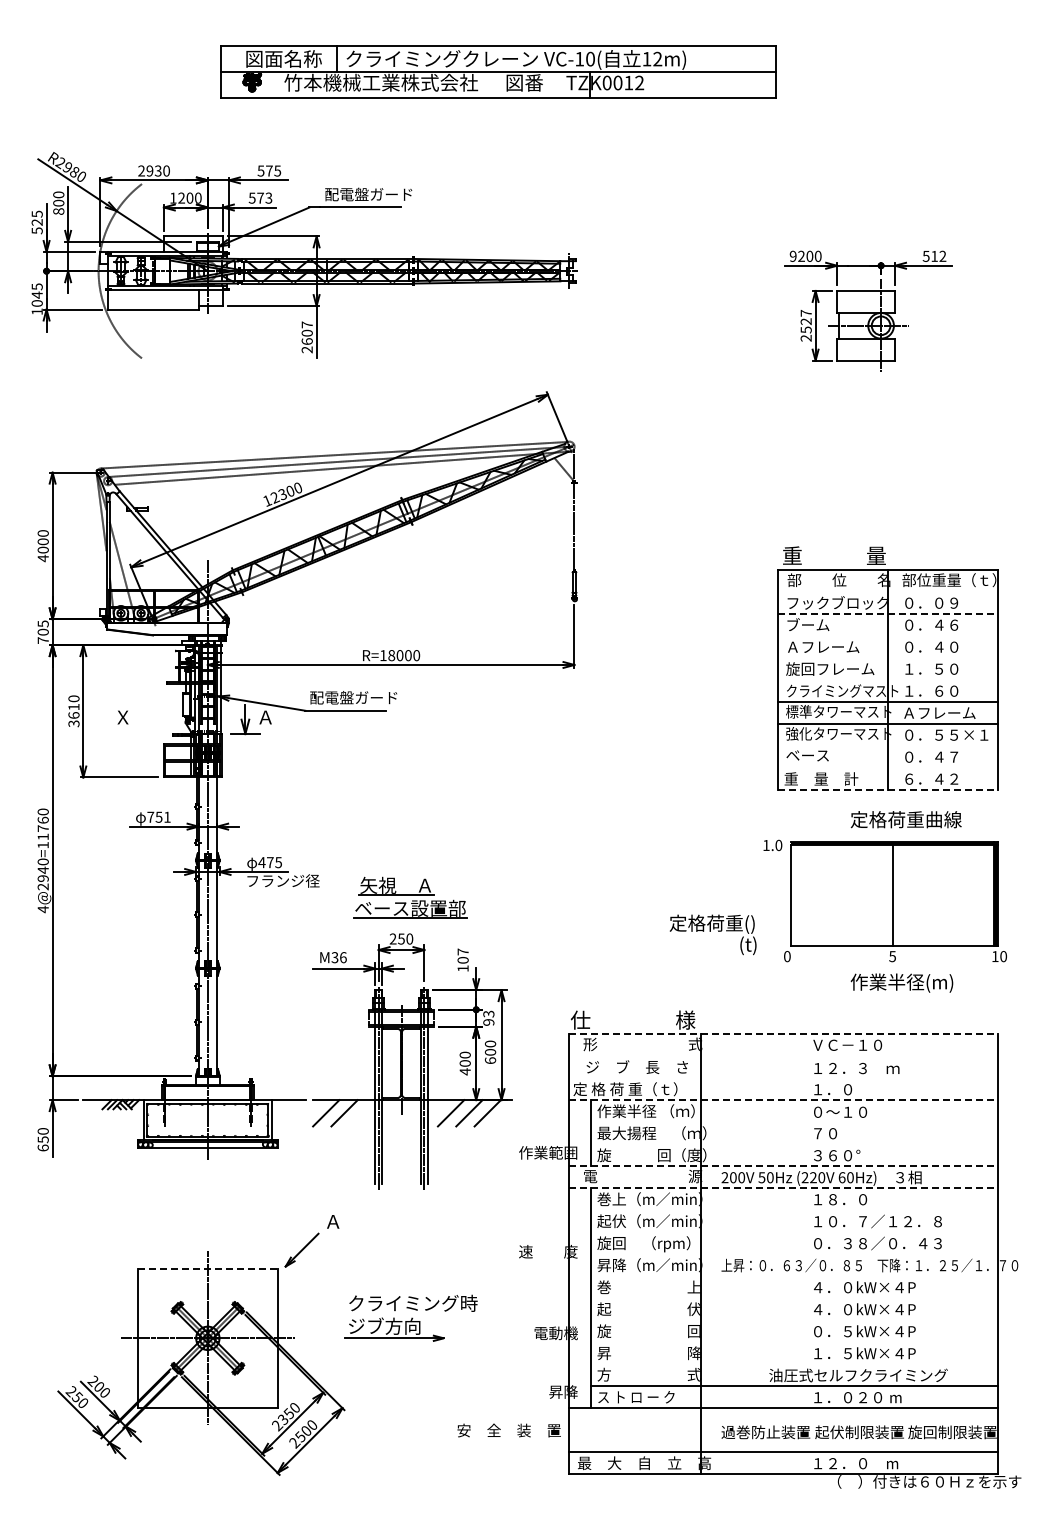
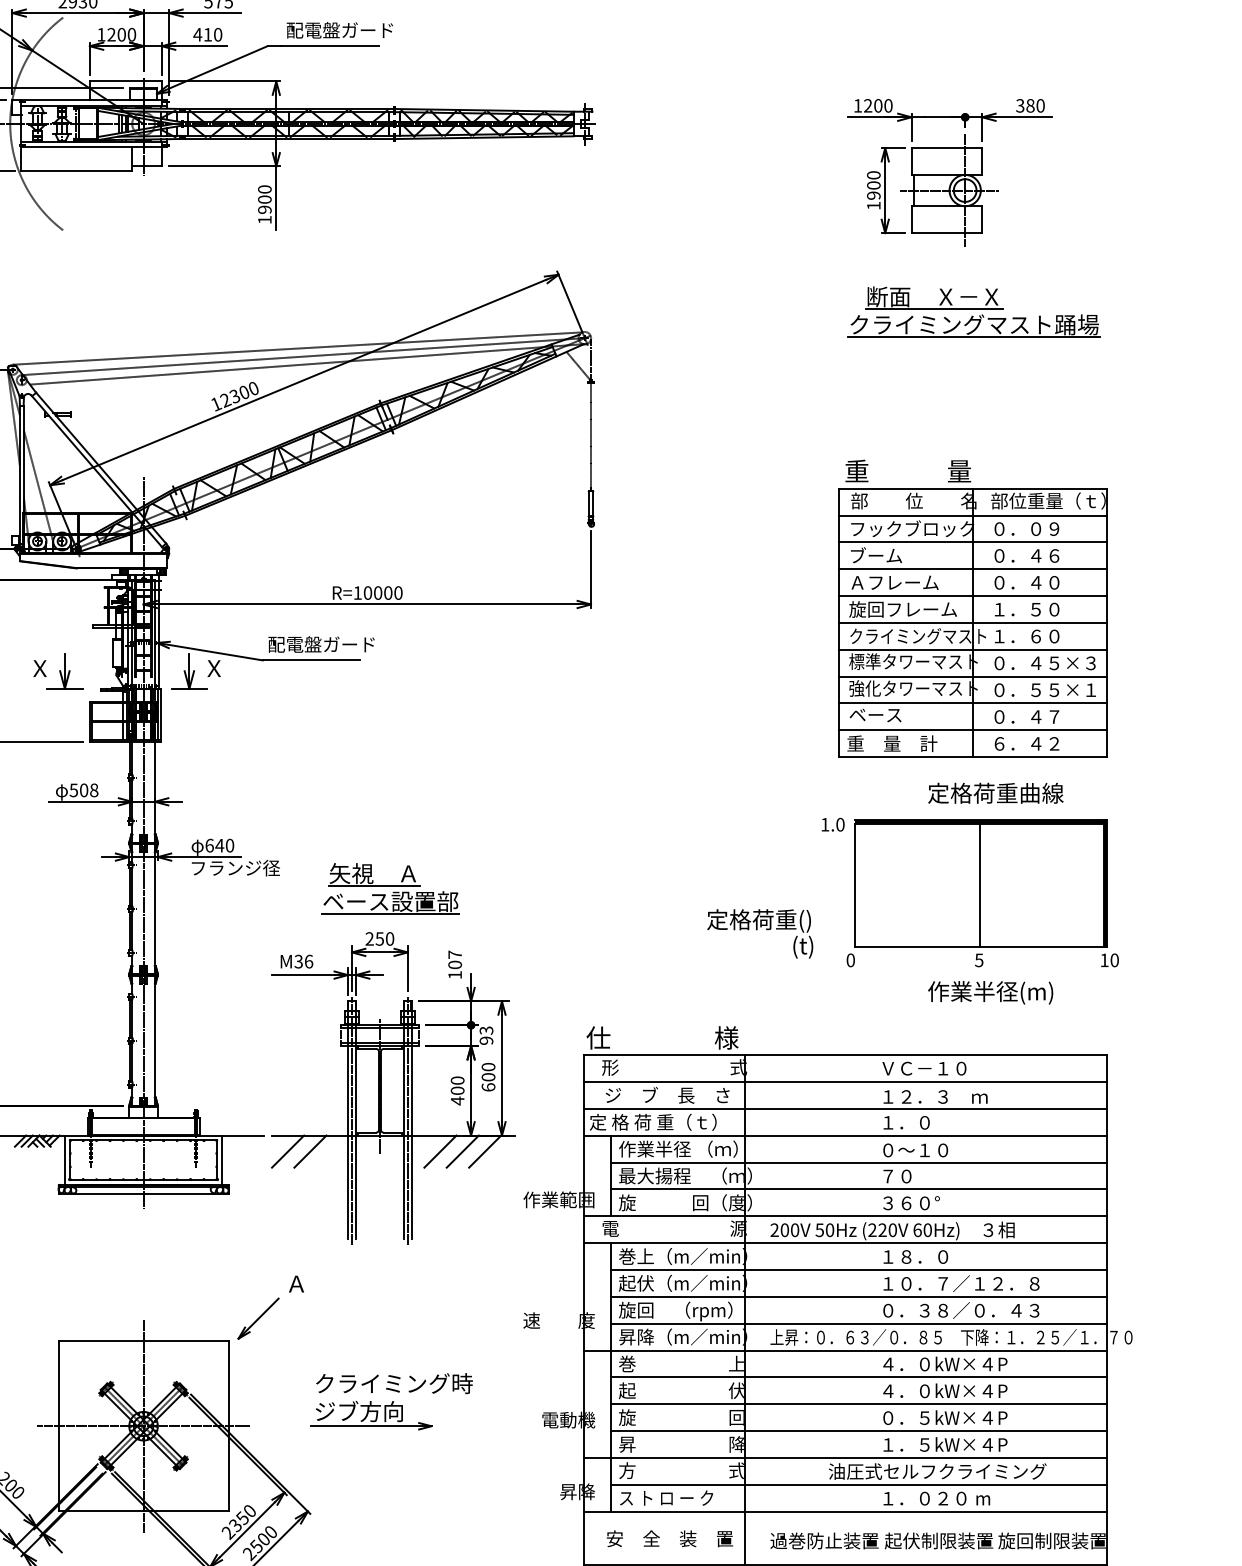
text: (260, 197) -> (207, 33), 573 -> 410
text: (792, 255) -> (857, 104), 9200 -> 1200
text: (934, 255) -> (1030, 104), 512 -> 380
text: (805, 325) -> (872, 190), 2527 -> 1900
text: (306, 337) -> (263, 204), 2607 -> 1900
part: (887, 425) -> (973, 312), added
line: (887, 592) -> (973, 516), added
line: (887, 614) -> (973, 542), dashed -> solid
line: (887, 636) -> (973, 569), added
text: (391, 655) -> (367, 592), R=18000 -> R=10000
line: (887, 658) -> (973, 596), added
line: (887, 680) -> (973, 623), added
text: (945, 712) -> (1043, 662), Ａフレーム -> ０．４５×３
text: (265, 717) -> (213, 668), Ａ -> Ｘ
part: (143, 719) -> (65, 671), added
line: (887, 746) -> (973, 703), added
line: (887, 768) -> (973, 730), added
line: (887, 790) -> (973, 757), dashed -> solid
text: (158, 816) -> (83, 789), 751 -> 508
text: (270, 862) -> (220, 845), 475 -> 640
line: (783, 1034) -> (846, 1055), dashed -> solid
line: (782, 1056) -> (844, 1082), added
line: (782, 1078) -> (844, 1109), added
line: (783, 1100) -> (846, 1136), dashed -> solid
line: (793, 1122) -> (858, 1162), added
line: (793, 1144) -> (858, 1189), added
line: (783, 1166) -> (846, 1216), dashed -> solid
line: (783, 1188) -> (846, 1243), dashed -> solid
line: (793, 1210) -> (858, 1270), added
line: (793, 1232) -> (858, 1297), added
line: (793, 1254) -> (858, 1323), added
line: (207, 1268) -> (143, 1341), dashed -> solid
line: (782, 1276) -> (844, 1350), added
line: (793, 1298) -> (858, 1377), added
line: (793, 1320) -> (858, 1404), added
line: (793, 1342) -> (858, 1431), added
line: (782, 1364) -> (844, 1458), added
text: (508, 1430) -> (669, 1538), moved

